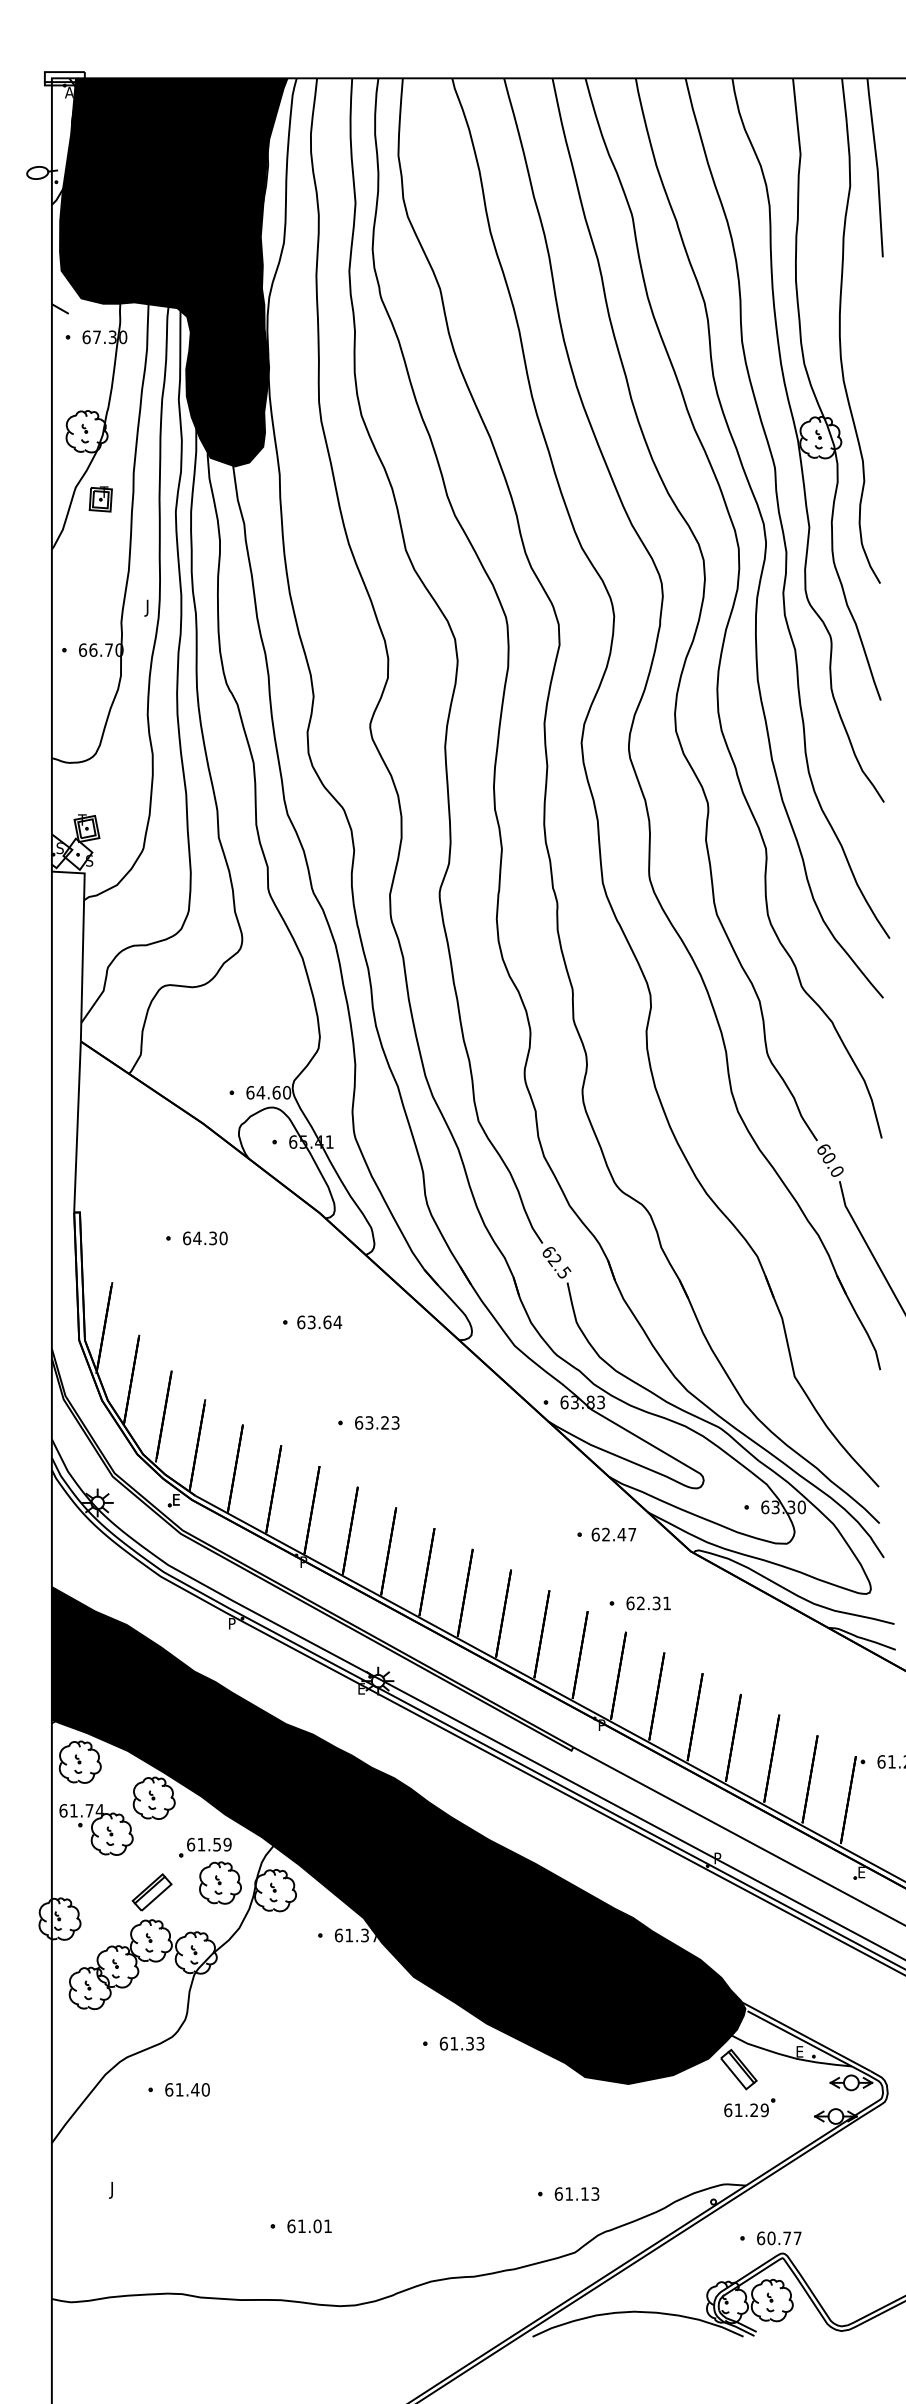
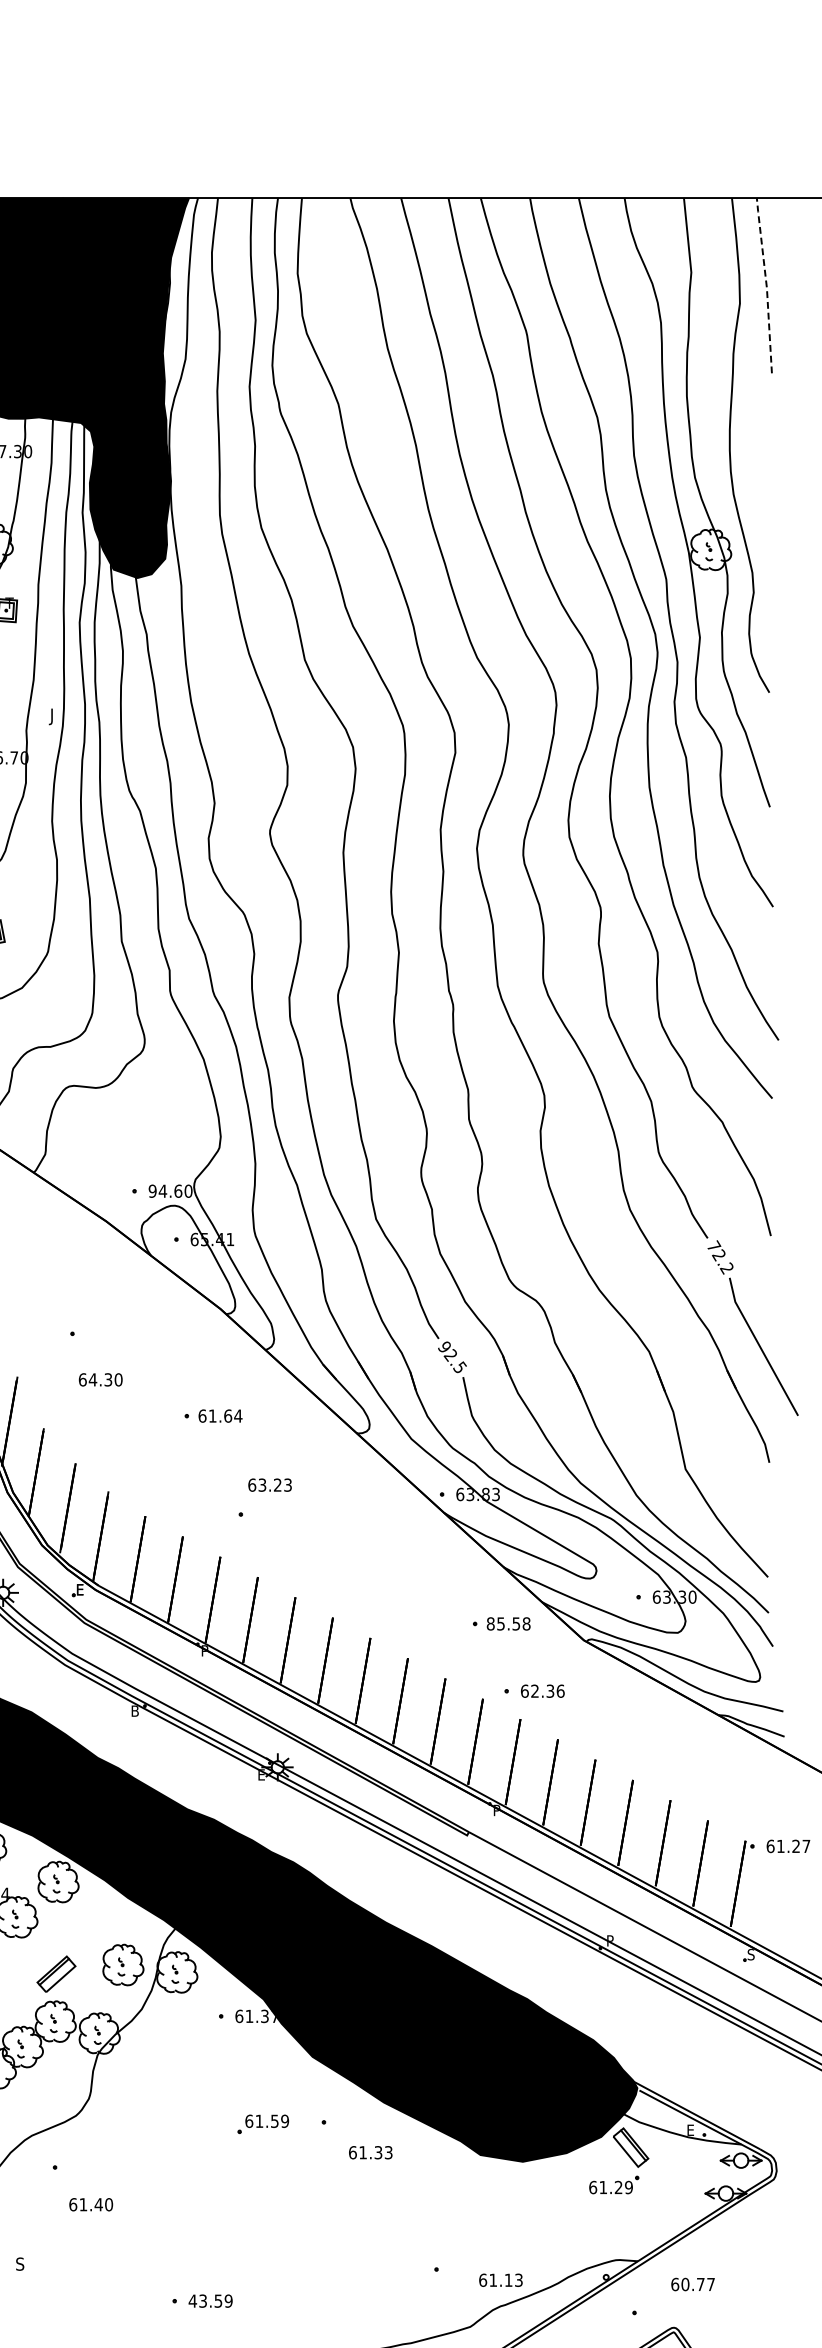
line: (877, 167) -> (766, 285), solid -> dashed
text: (250, 1092) -> (152, 1190), 64.60 -> 94.60
text: (829, 1159) -> (719, 1256), 60.0 -> 72.2
text: (205, 1238) -> (100, 1379), moved
text: (548, 1251) -> (444, 1346), 62.5 -> 92.5
text: (311, 1322) -> (212, 1416), 63.64 -> 61.64
text: (377, 1422) -> (270, 1484), moved
text: (613, 1534) -> (508, 1623), 62.47 -> 85.58
text: (667, 1603) -> (561, 1691), 62.31 -> 62.36
text: (233, 1623) -> (136, 1710), P -> B
part: (205, 1847) -> (263, 2124), moved
text: (861, 1872) -> (751, 1954), E -> S
text: (461, 2043) -> (370, 2152), moved
text: (187, 2089) -> (91, 2204), moved
part: (749, 2107) -> (613, 2184), moved
text: (114, 2189) -> (19, 2265), J -> S
text: (576, 2193) -> (500, 2279), moved
text: (309, 2226) -> (210, 2301), 61.01 -> 43.59
text: (779, 2238) -> (693, 2284), moved

